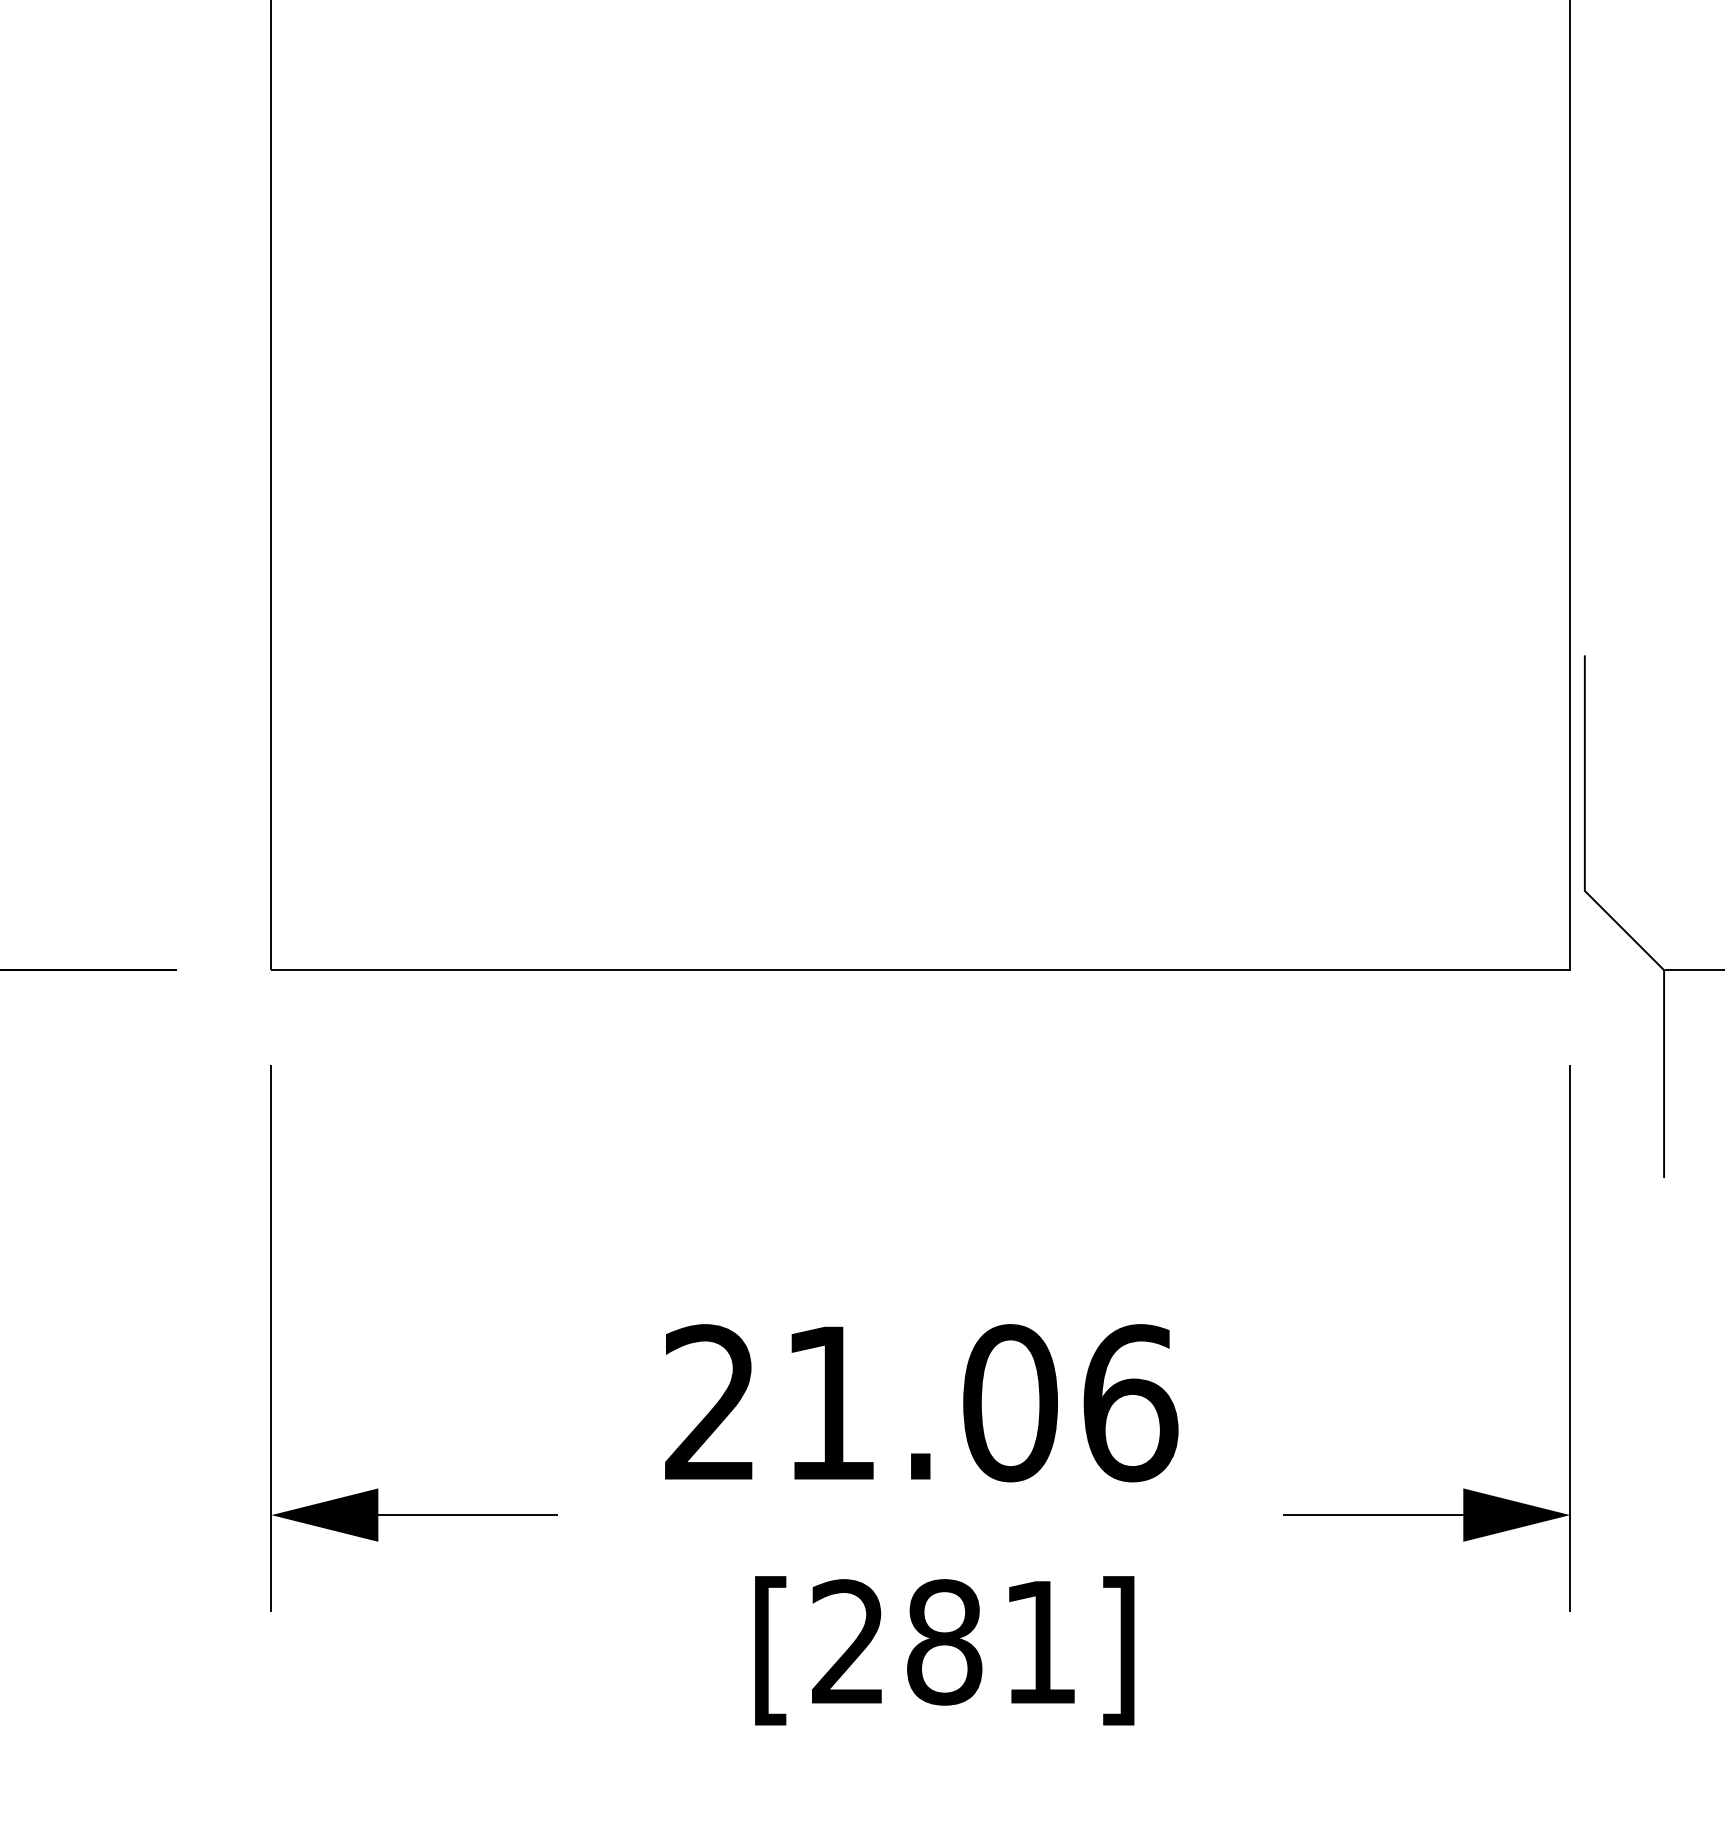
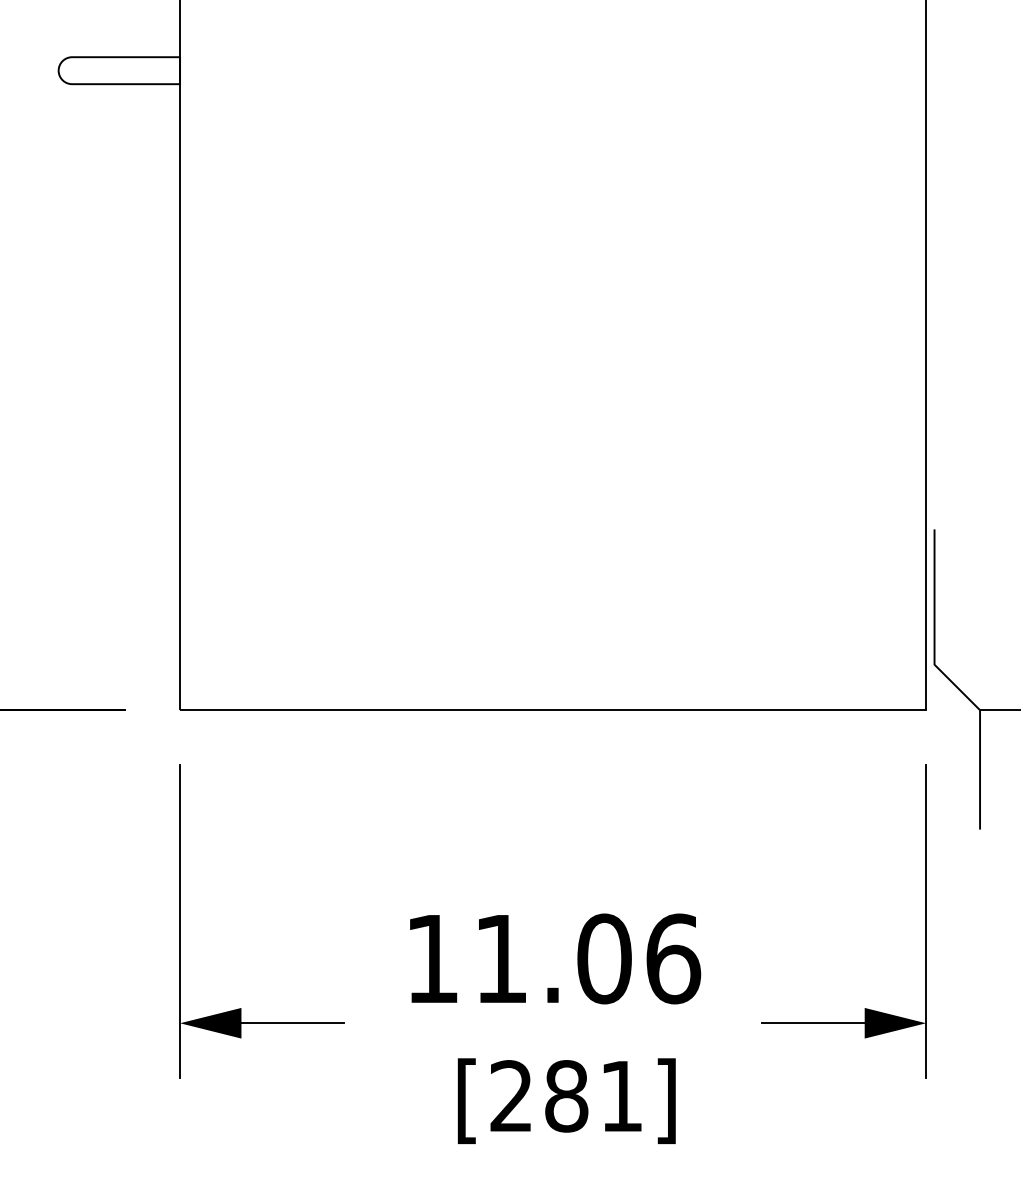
text: (709, 1400) -> (431, 957), 21.06 -> 11.06

